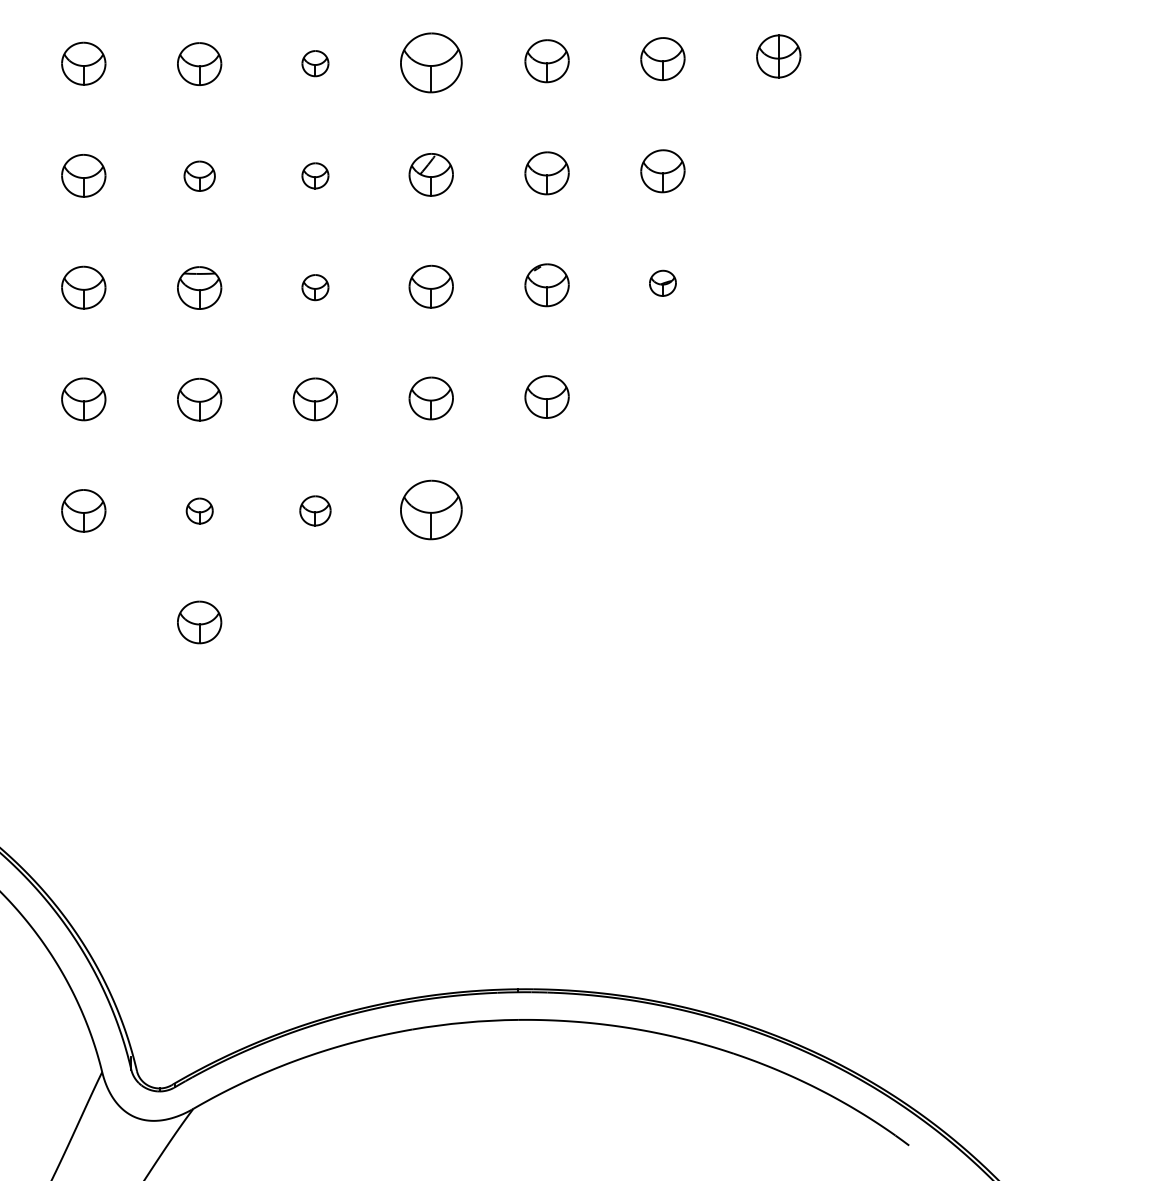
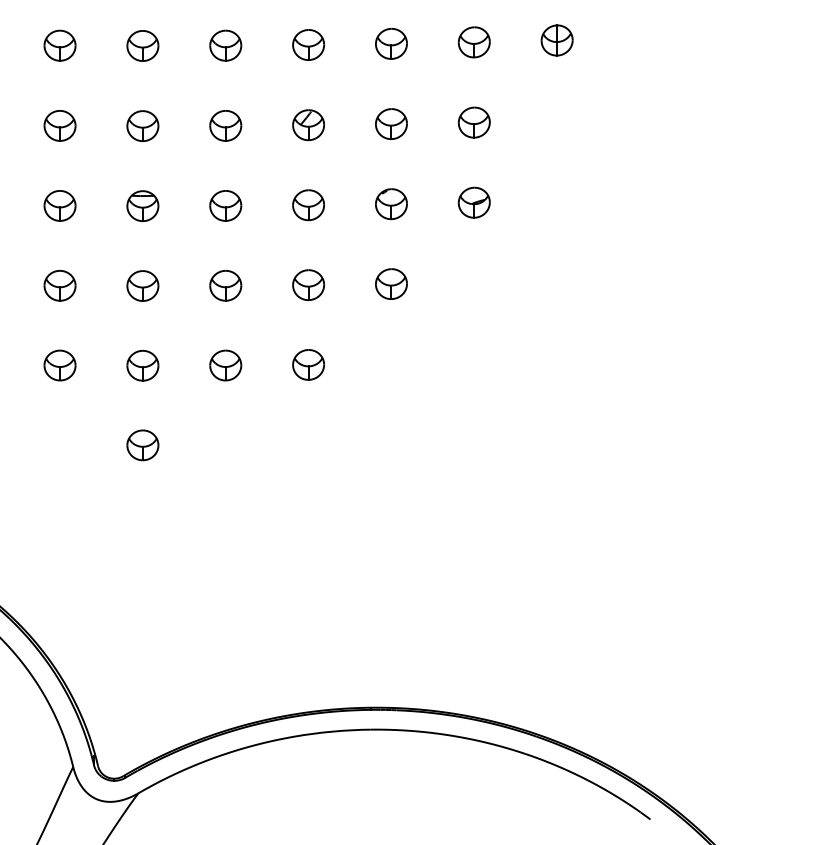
part: (430, 62) -> (308, 44), size x0.71
part: (315, 63) -> (225, 45), size x1.67
part: (315, 175) -> (225, 125), size x1.67
part: (199, 176) -> (142, 126), size x1.43
part: (662, 283) -> (474, 202), size x1.67
part: (315, 287) -> (225, 205), size x1.67
part: (430, 509) -> (308, 364), size x0.71
part: (199, 510) -> (142, 365), size x1.67
part: (315, 510) -> (225, 365), size x1.43

